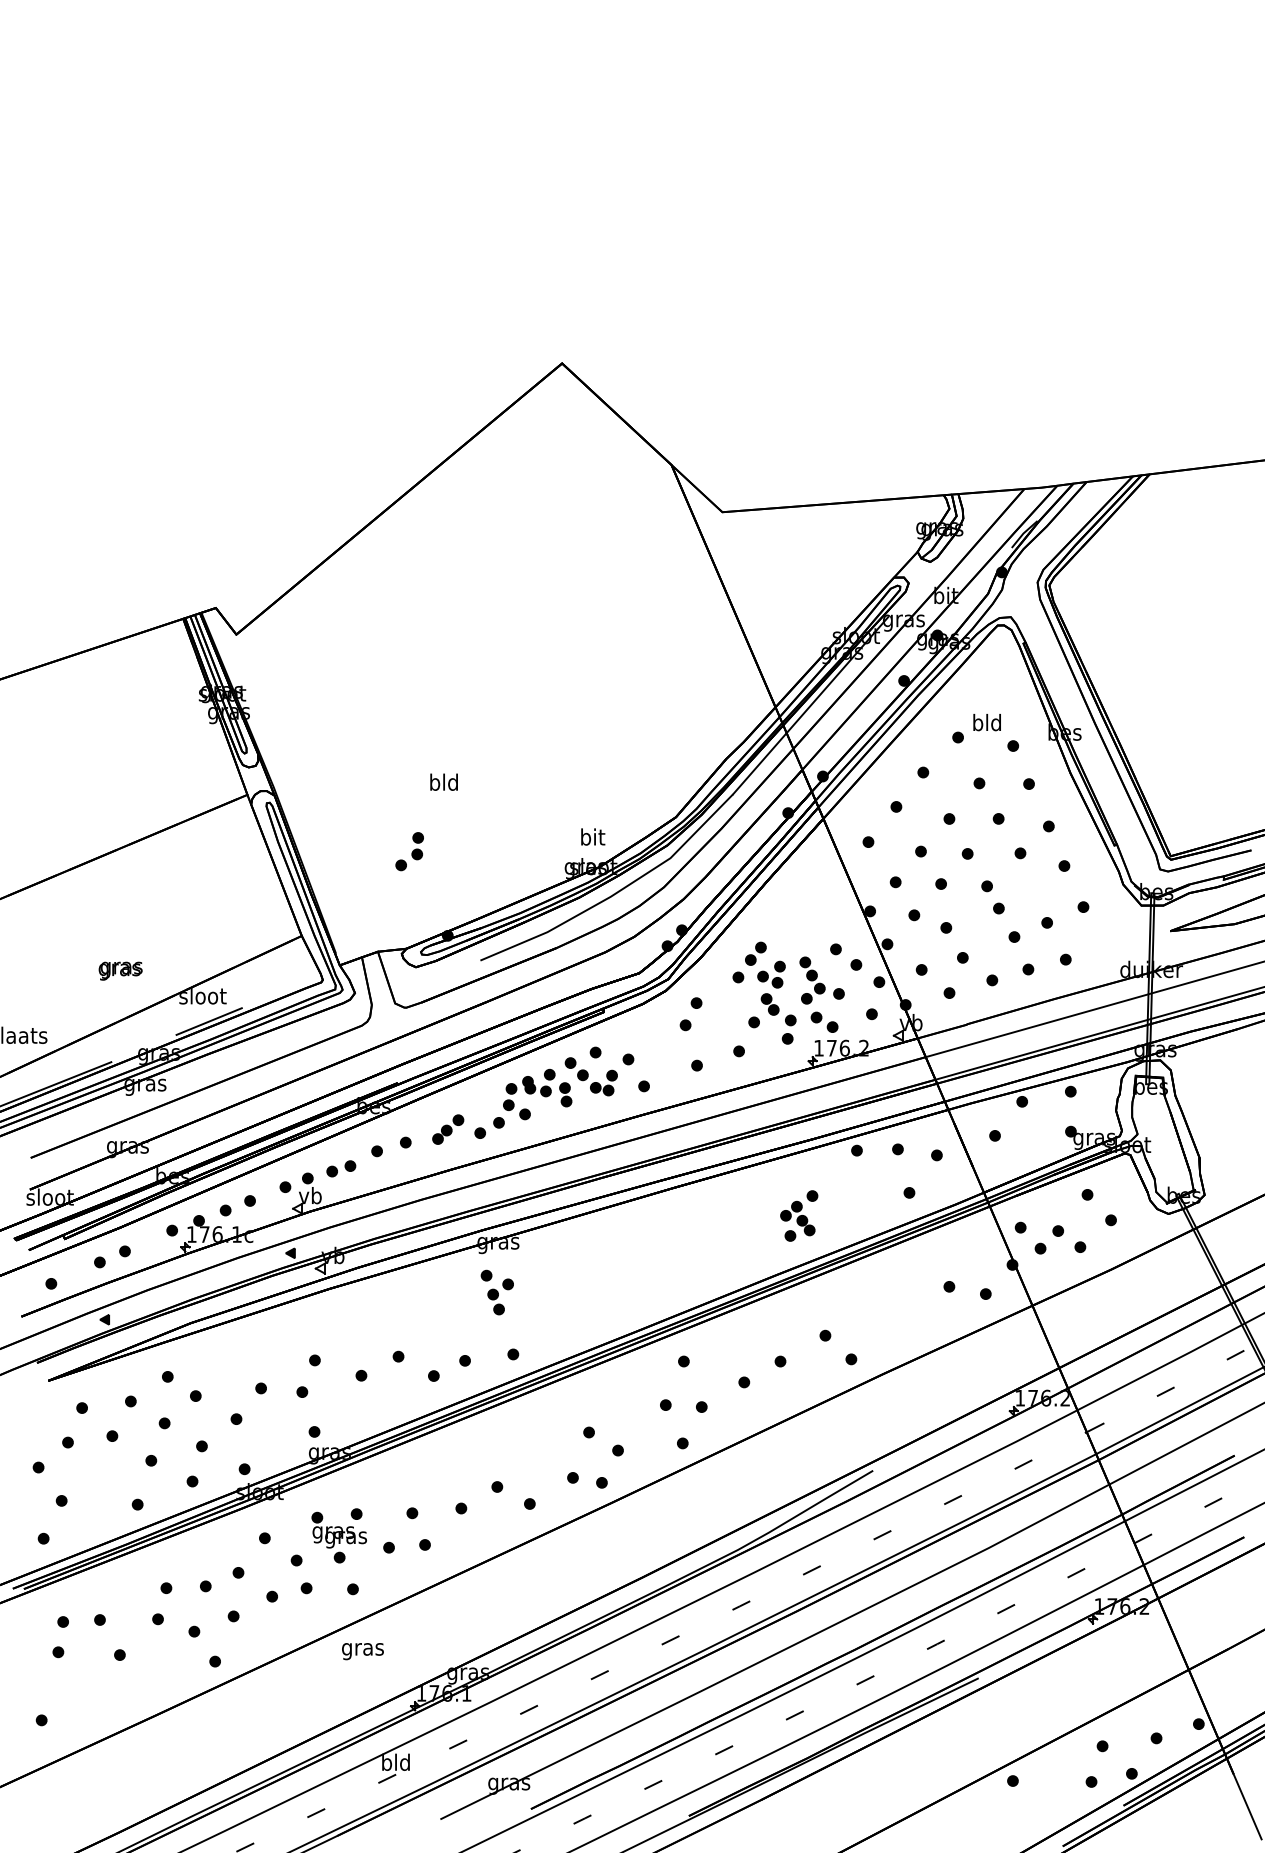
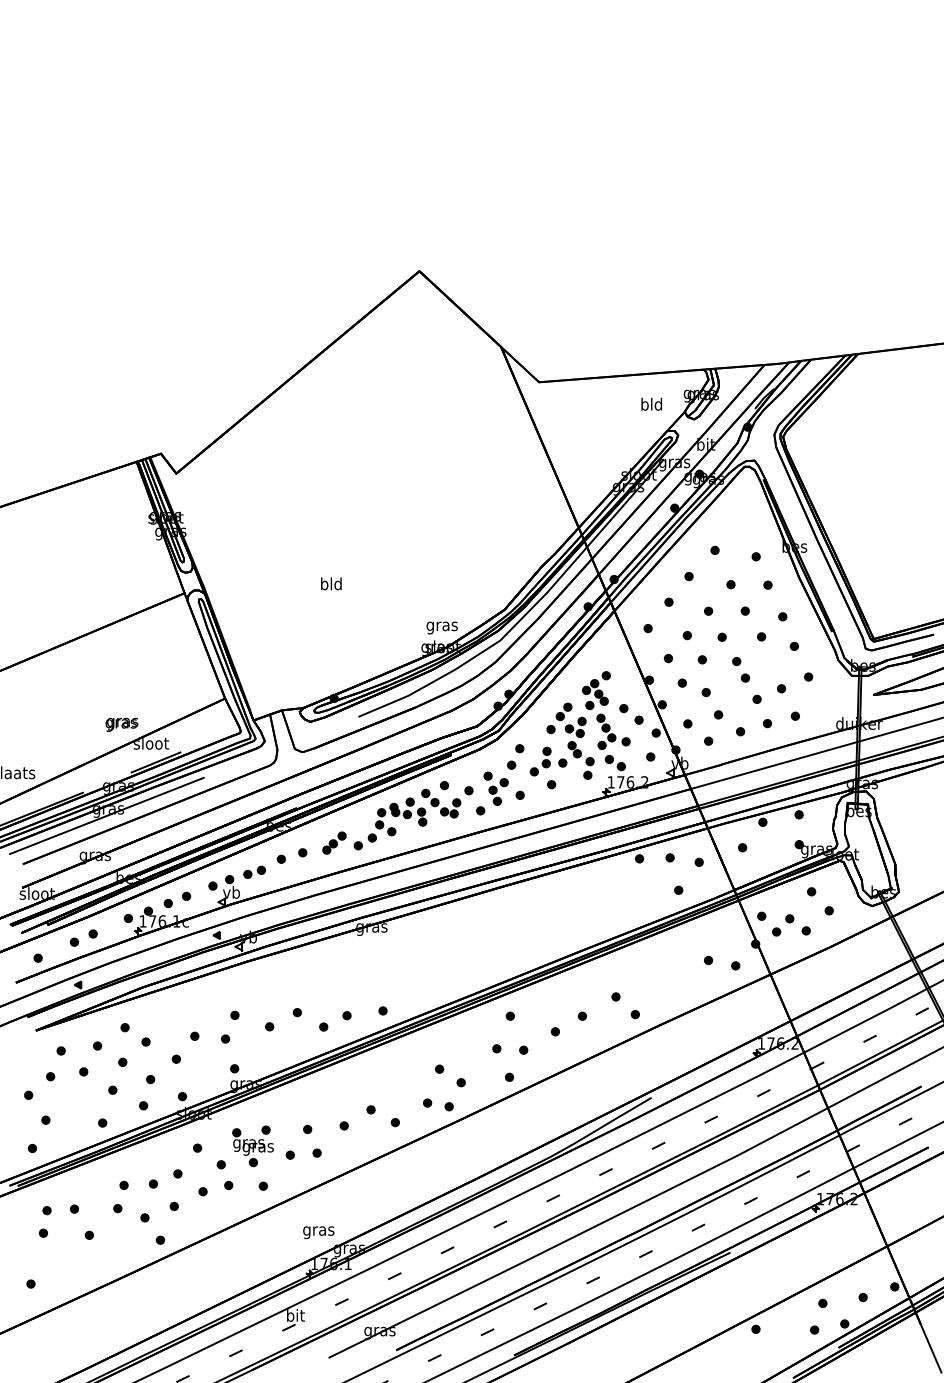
text: (986, 721) -> (651, 403), moved
text: (591, 839) -> (441, 626), bit -> gras
part: (409, 851) -> (540, 761), moved
text: (120, 970) -> (121, 724), moved
line: (142, 1092) -> (106, 815), added
part: (799, 1215) -> (596, 690), moved
part: (496, 1292) -> (495, 788), moved
text: (362, 1651) -> (318, 1232), moved
text: (396, 1762) -> (295, 1315), bld -> bit

